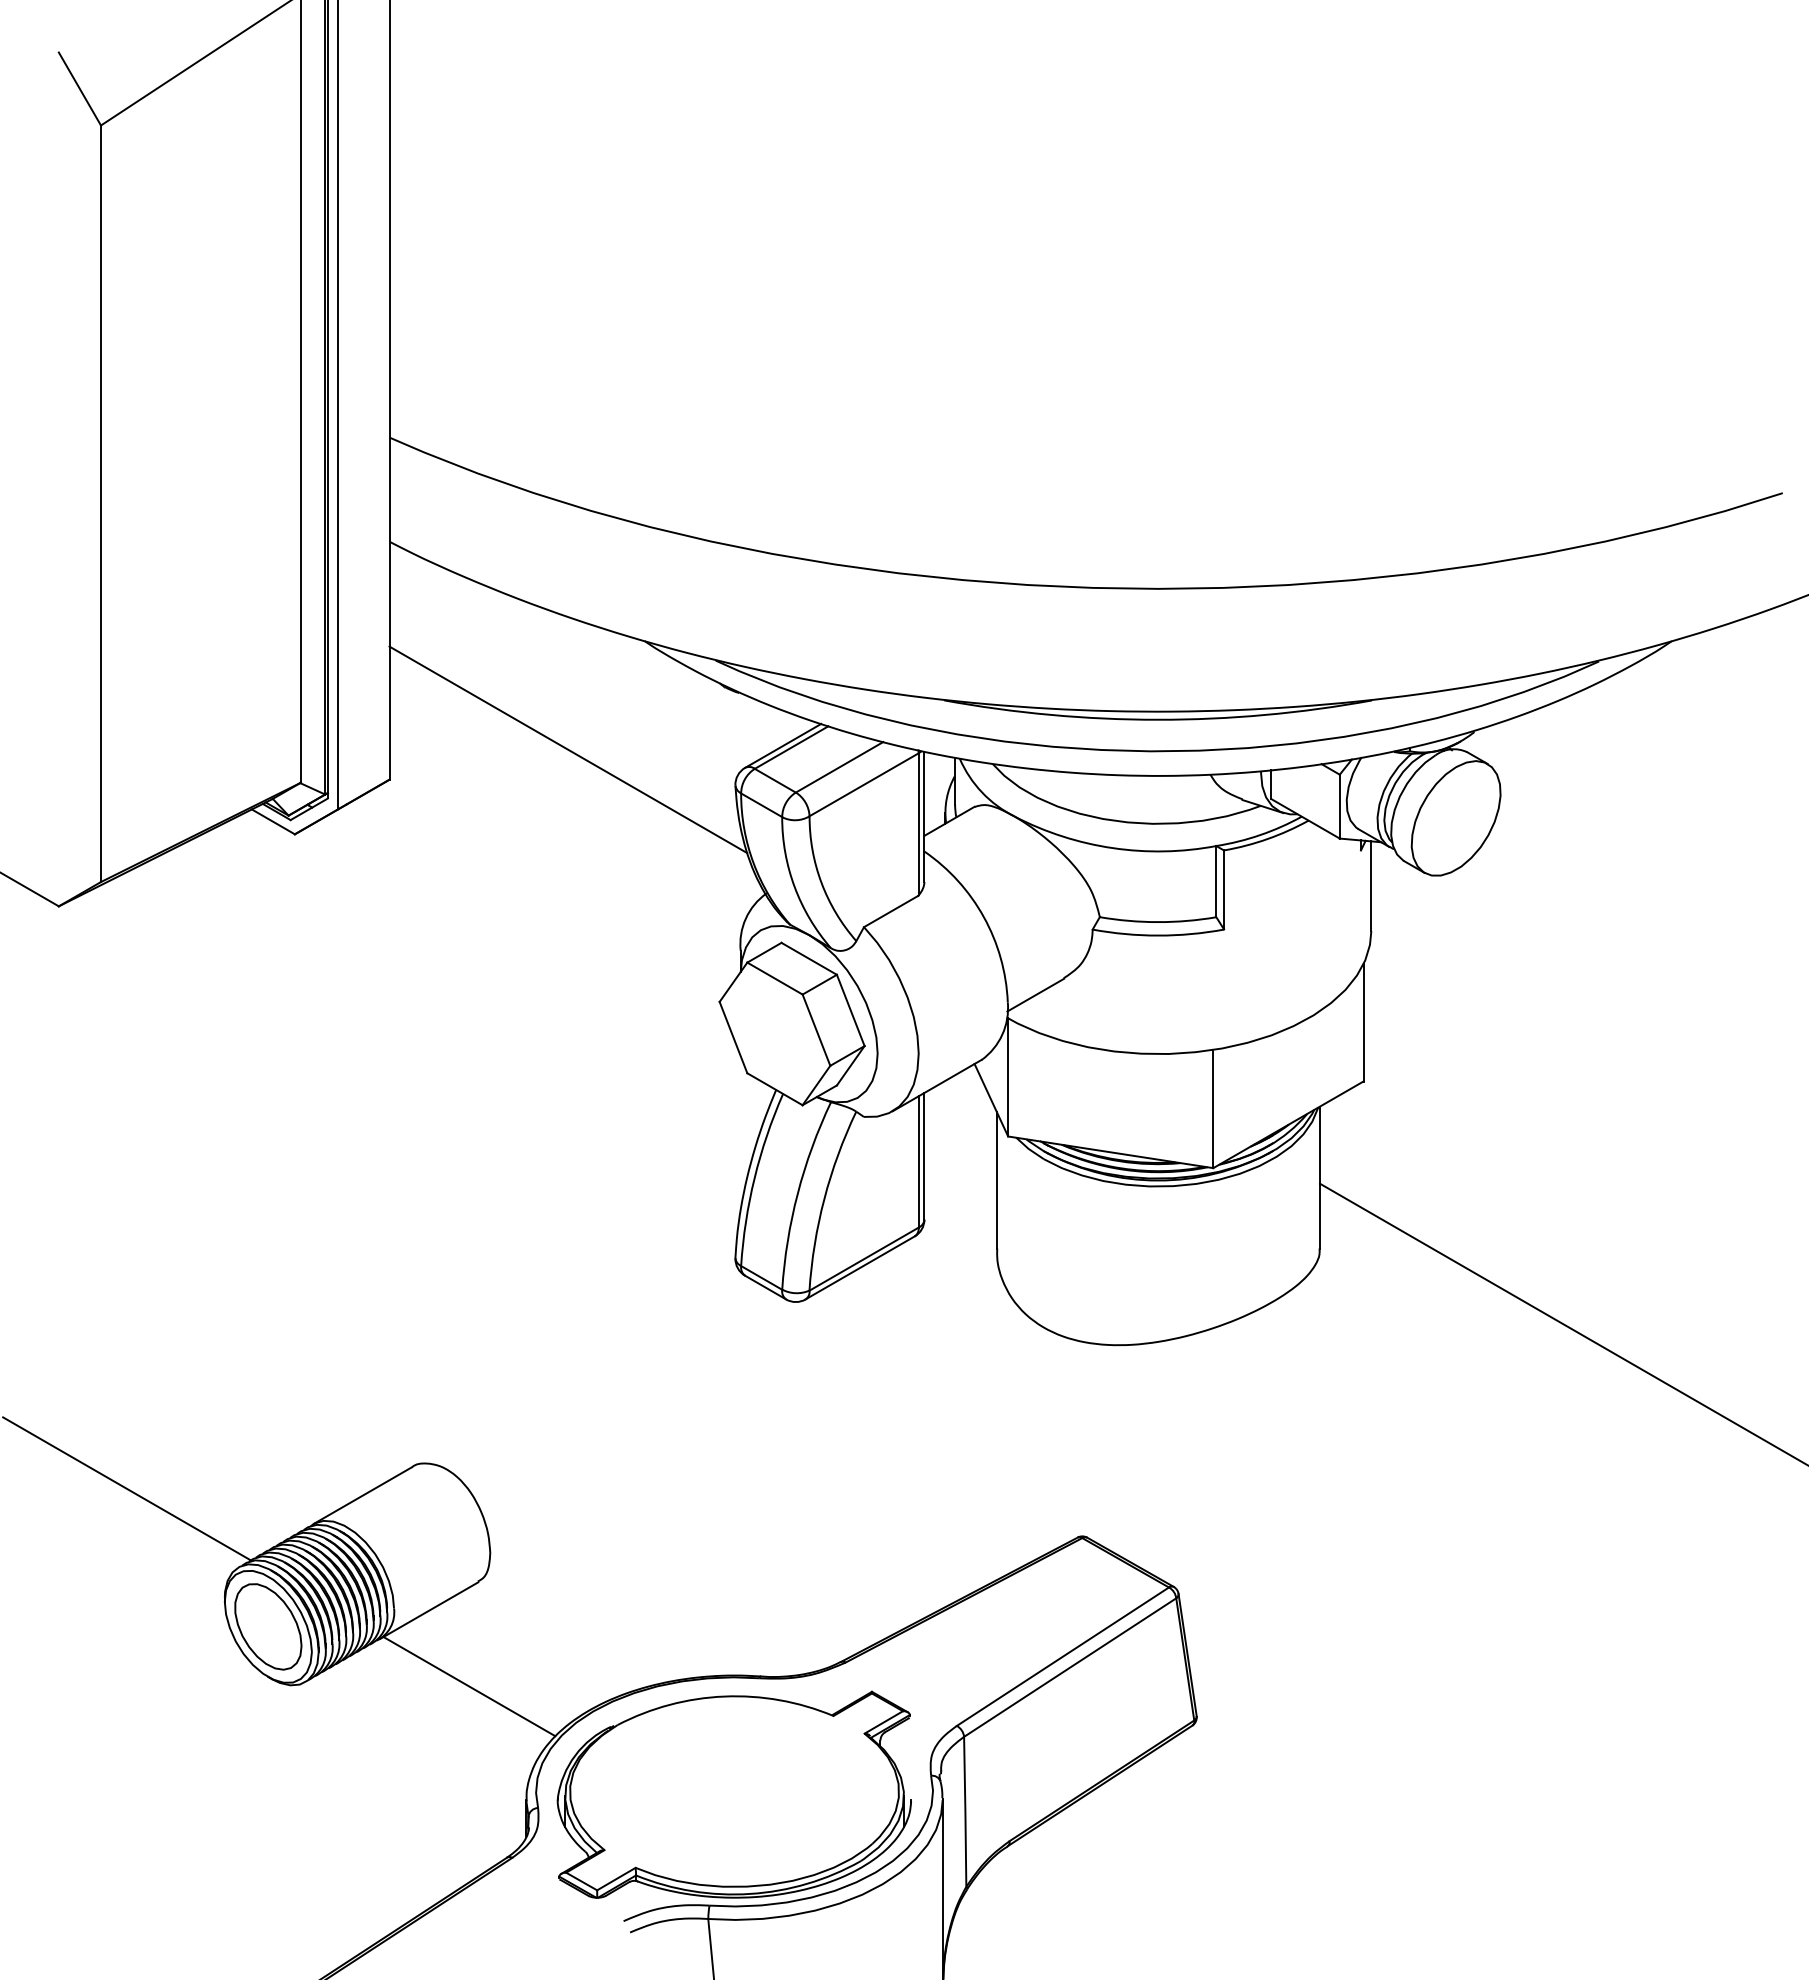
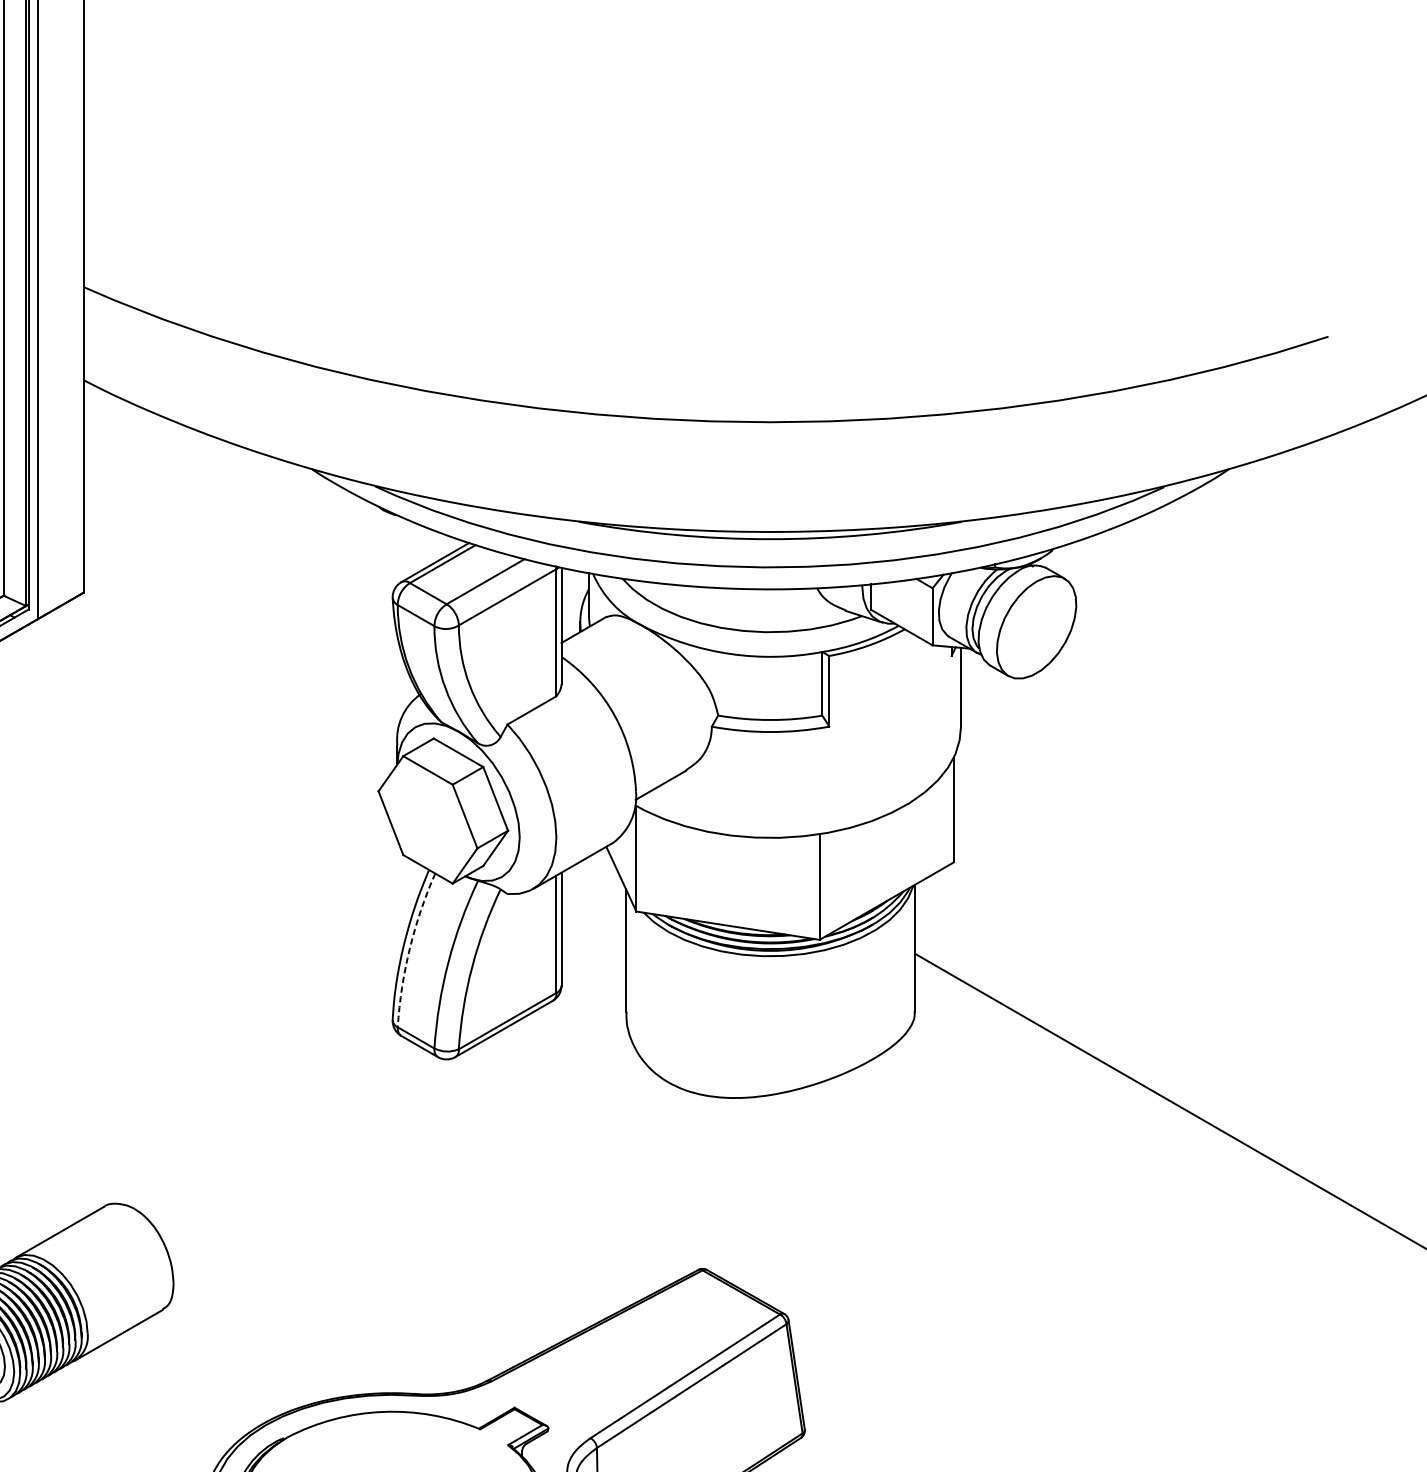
line: (568, 749) -> (243, 565), removed
arc: (754, 1178) -> (409, 949), solid -> dashed
line: (469, 1686) -> (155, 1402), removed

